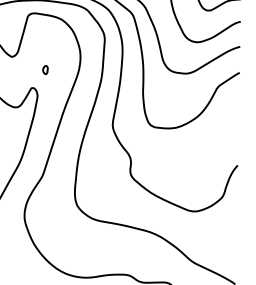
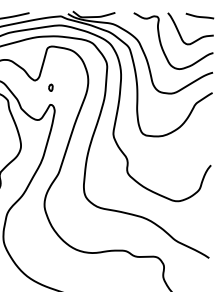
part: (44, 69) -> (50, 87), moved

